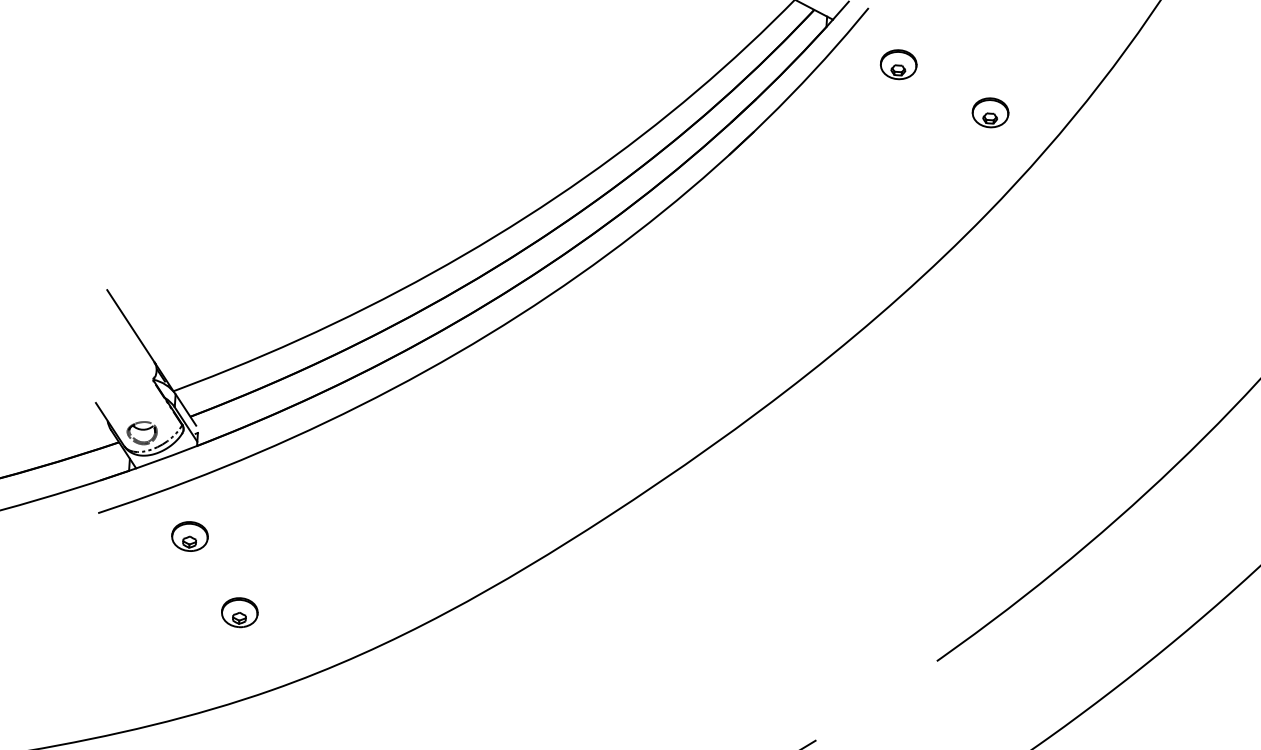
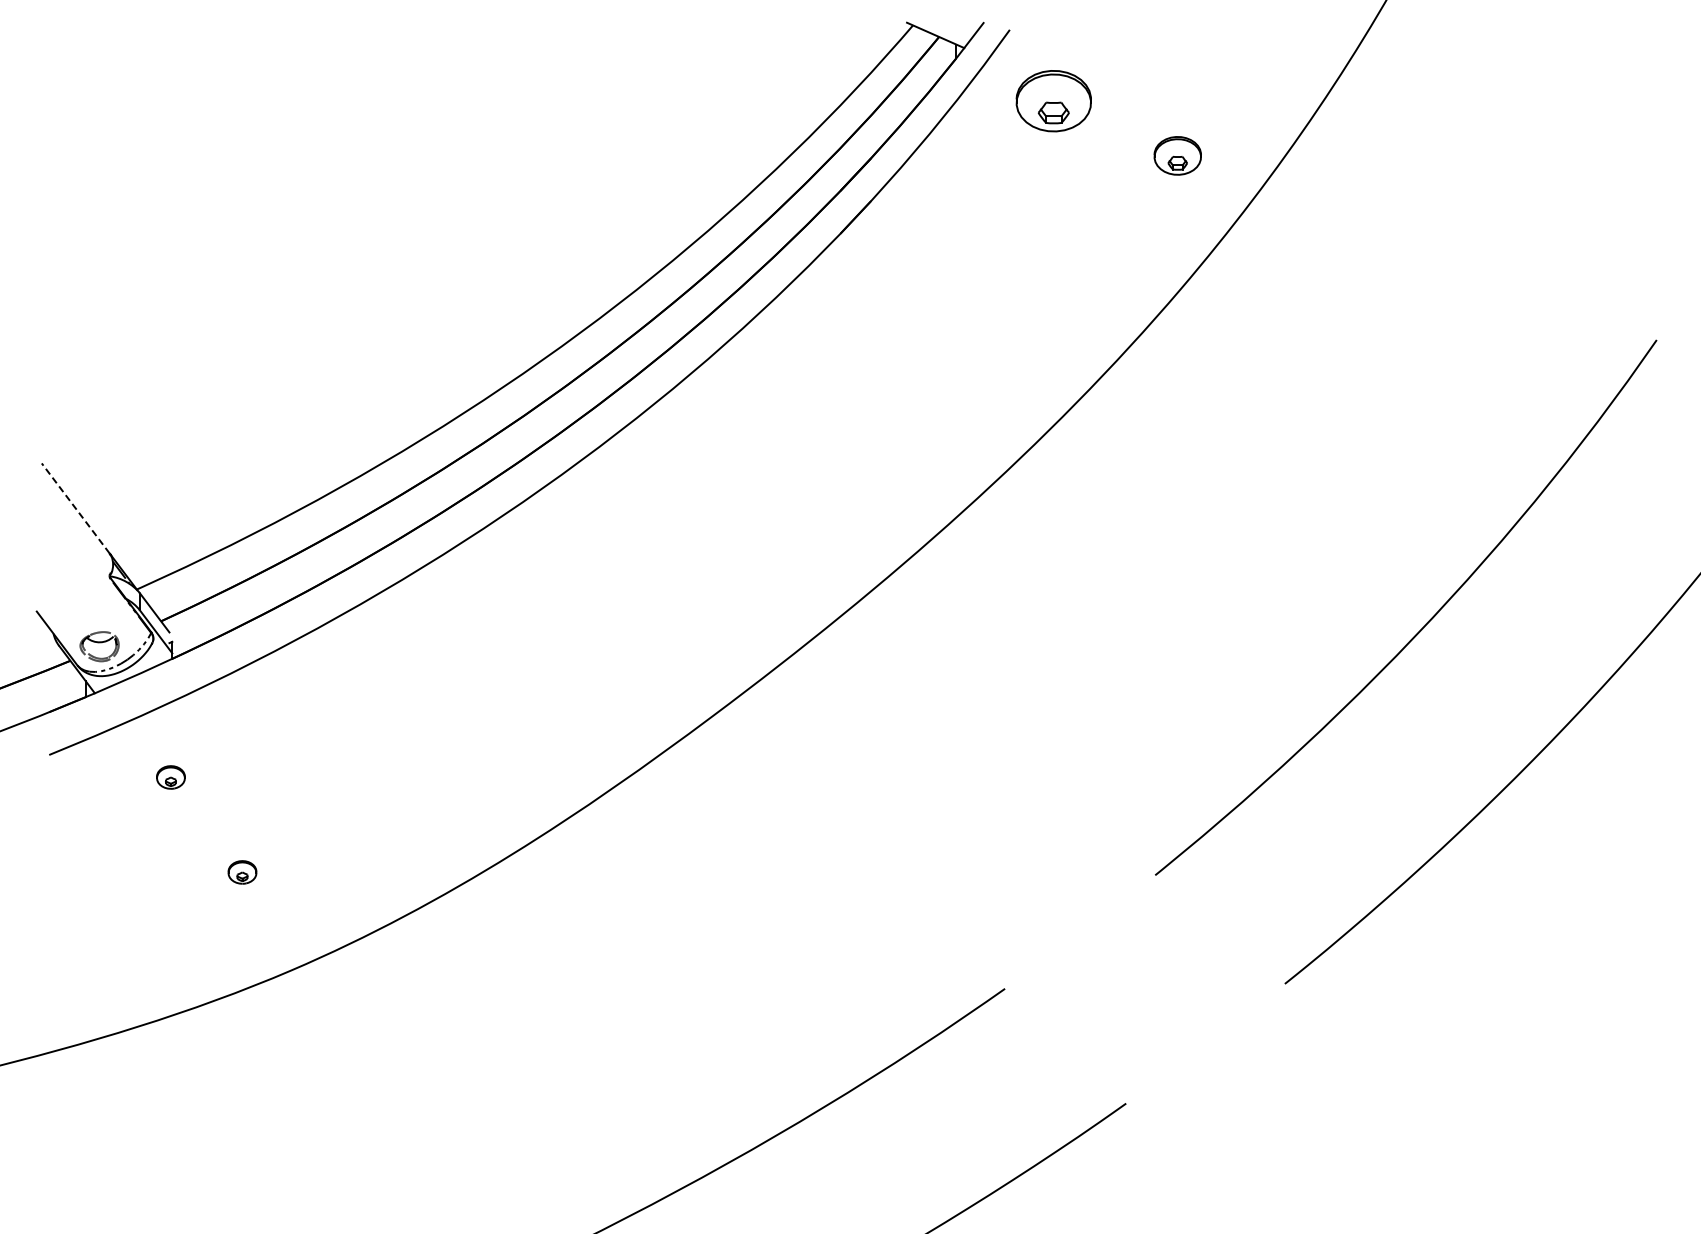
part: (898, 64) -> (1053, 100), size x1.6
line: (130, 326) -> (75, 508), solid -> dashed
part: (189, 536) -> (170, 777), size x0.6
part: (239, 612) -> (242, 872), size x0.6

